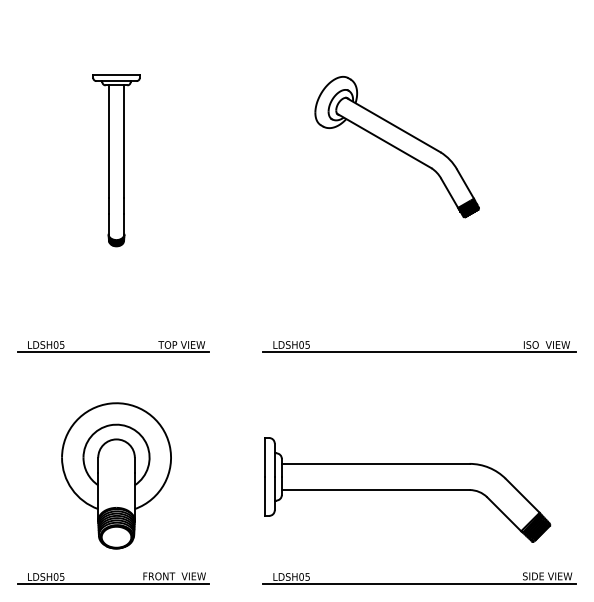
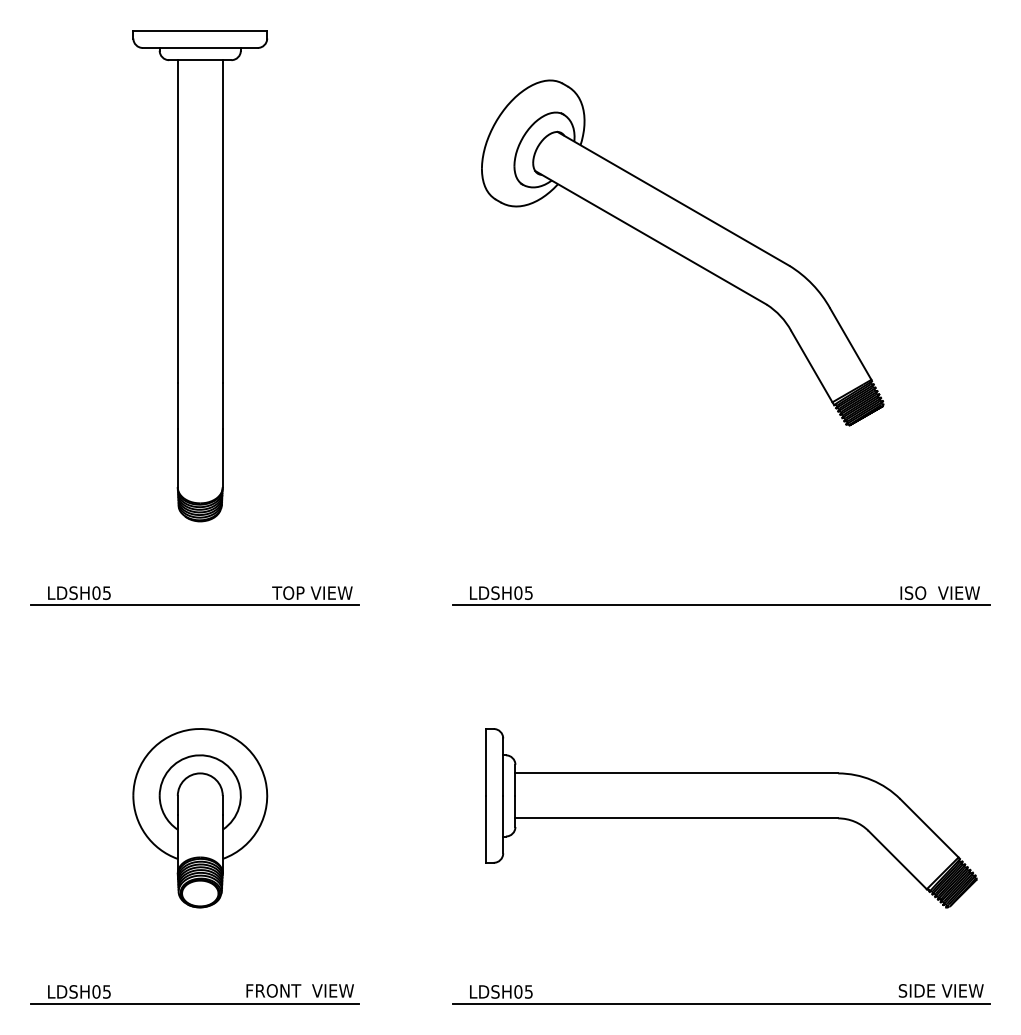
part: (396, 146) -> (681, 251), size x1.43
part: (116, 160) -> (200, 275), size x1.67
part: (116, 475) -> (200, 817), size x0.71
part: (407, 489) -> (731, 817), moved

